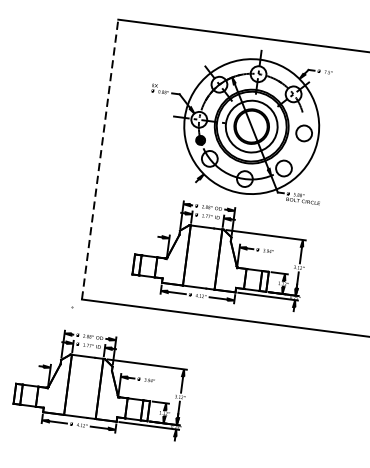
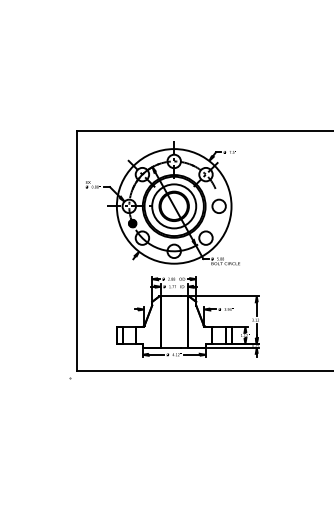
part: (238, 121) -> (162, 203), moved
line: (100, 159) -> (77, 250), dashed -> solid
part: (100, 382) -> (101, 438), removed

